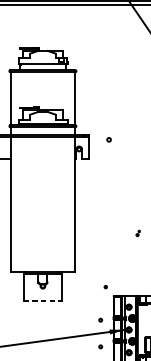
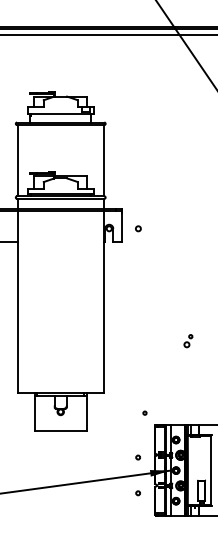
circle: (109, 139) -> (138, 228), moved
part: (138, 233) -> (188, 341), size x1.67
line: (42, 300) -> (60, 431), dashed -> solid

